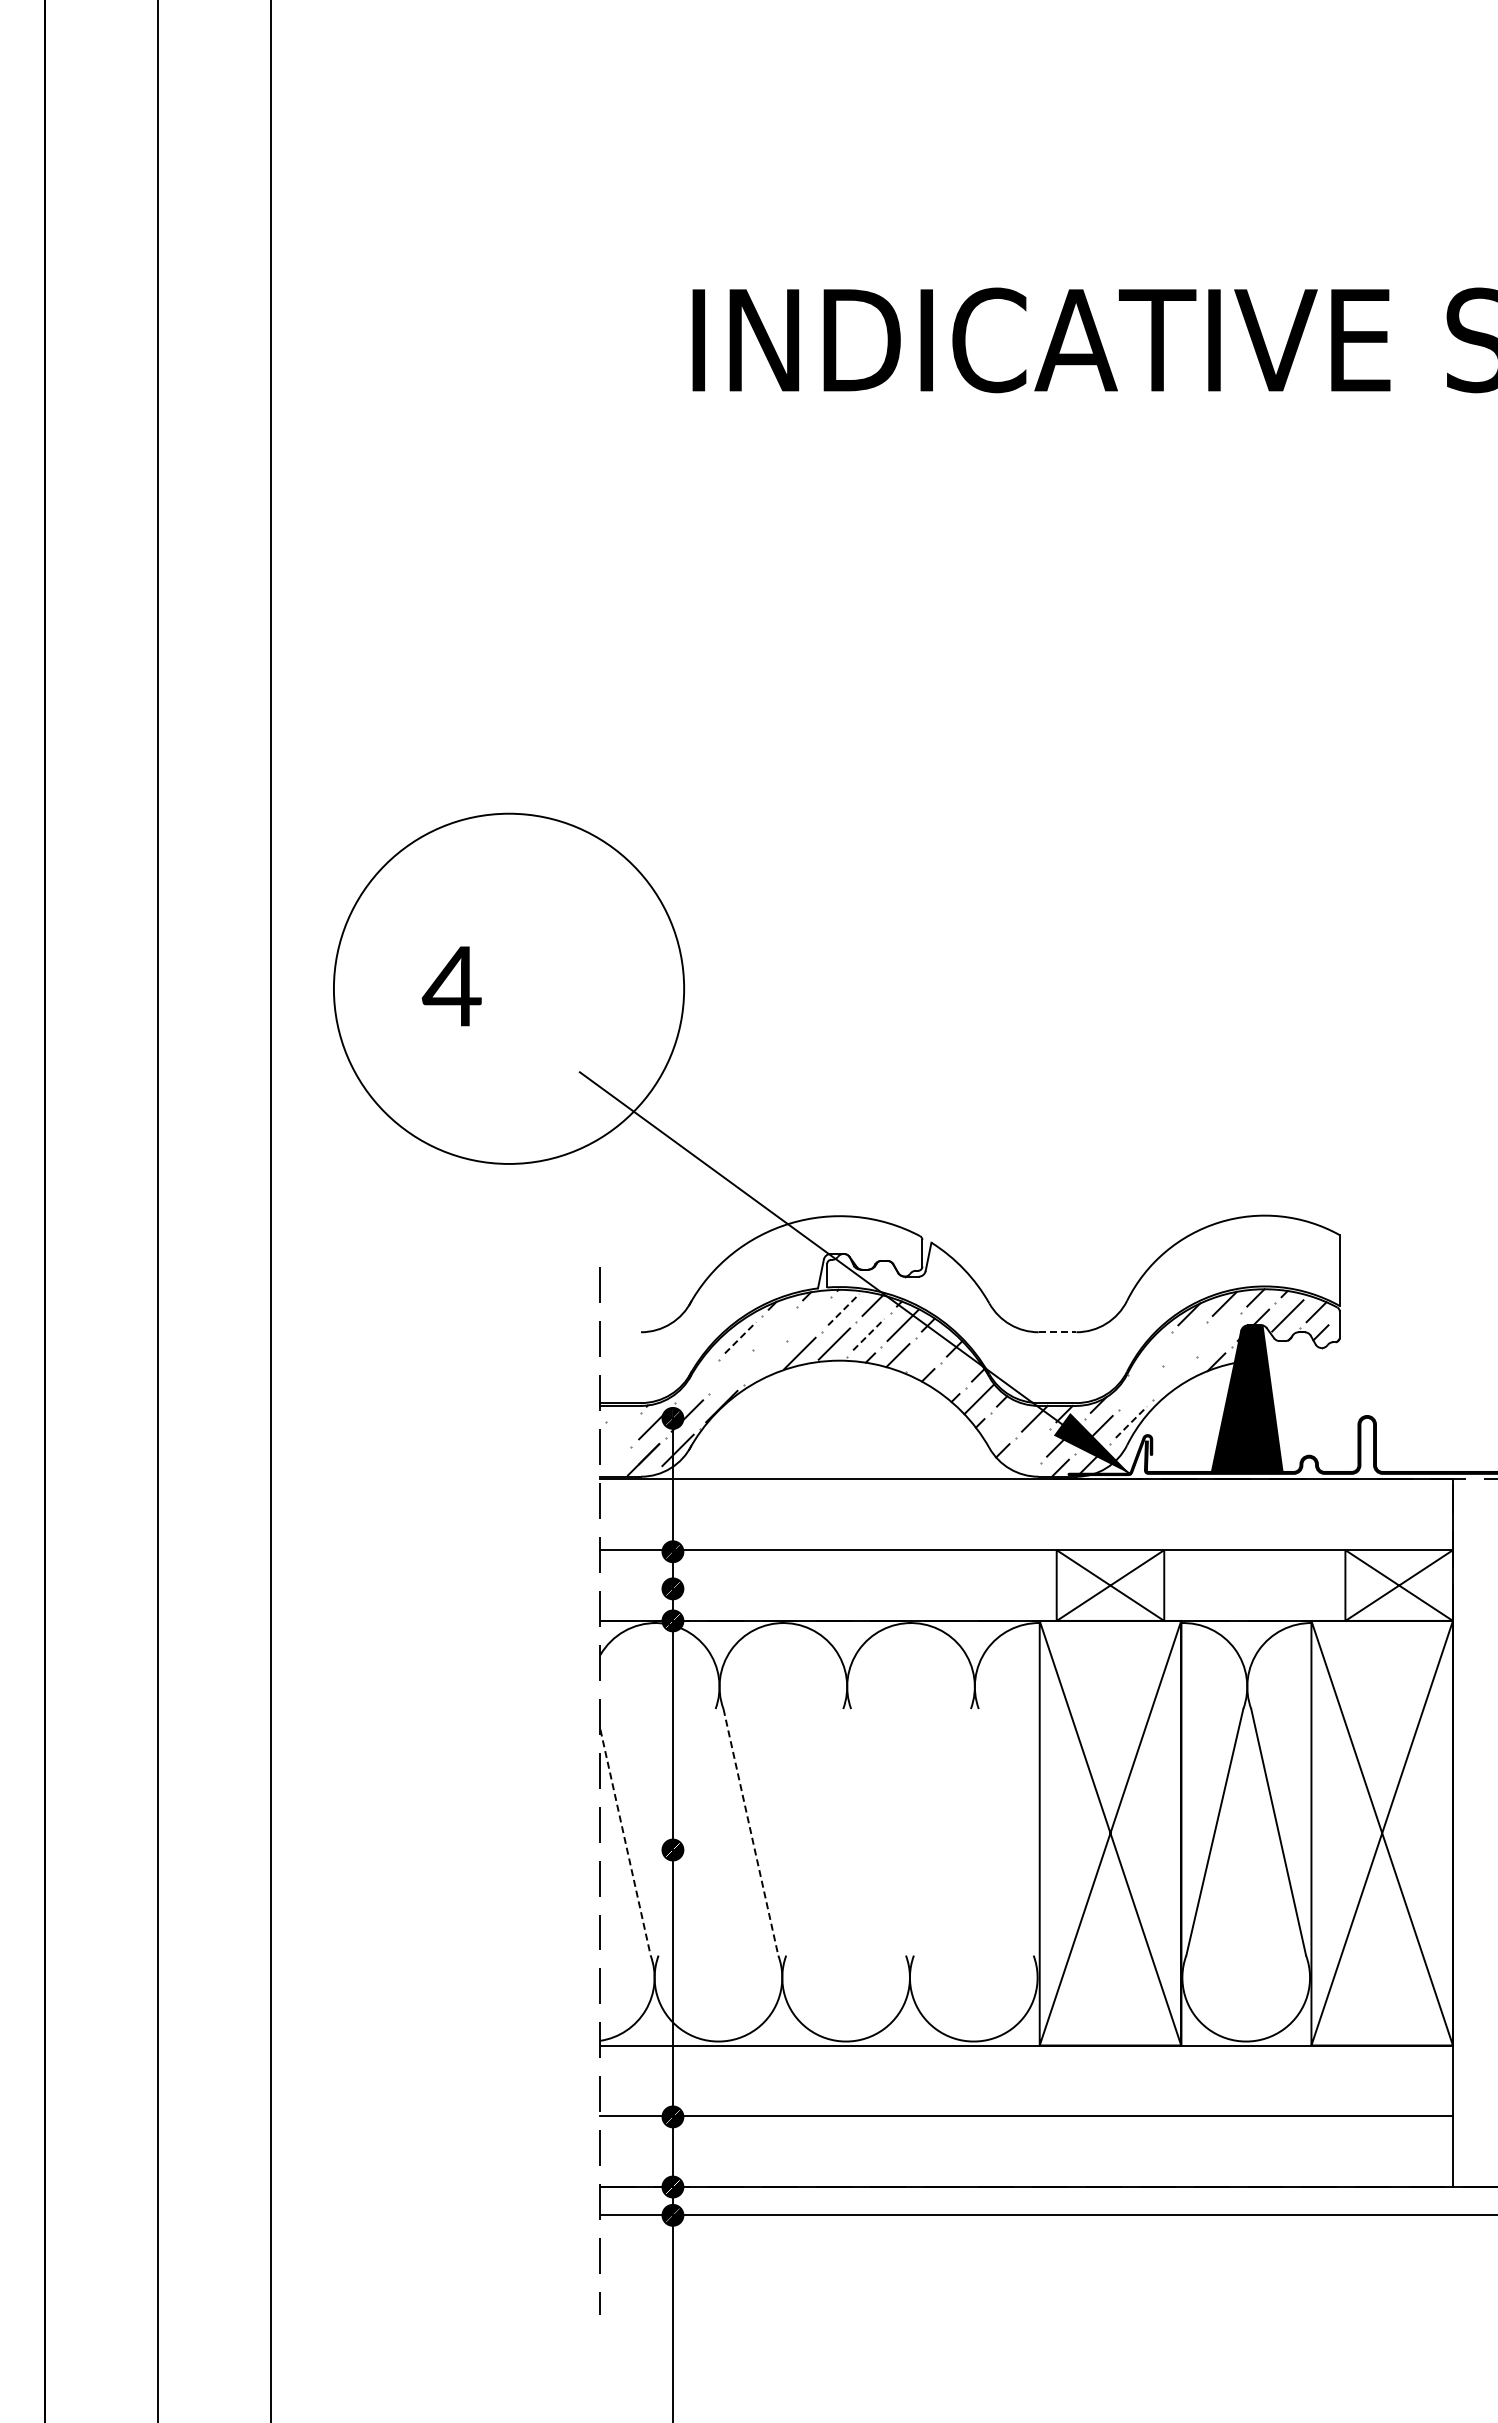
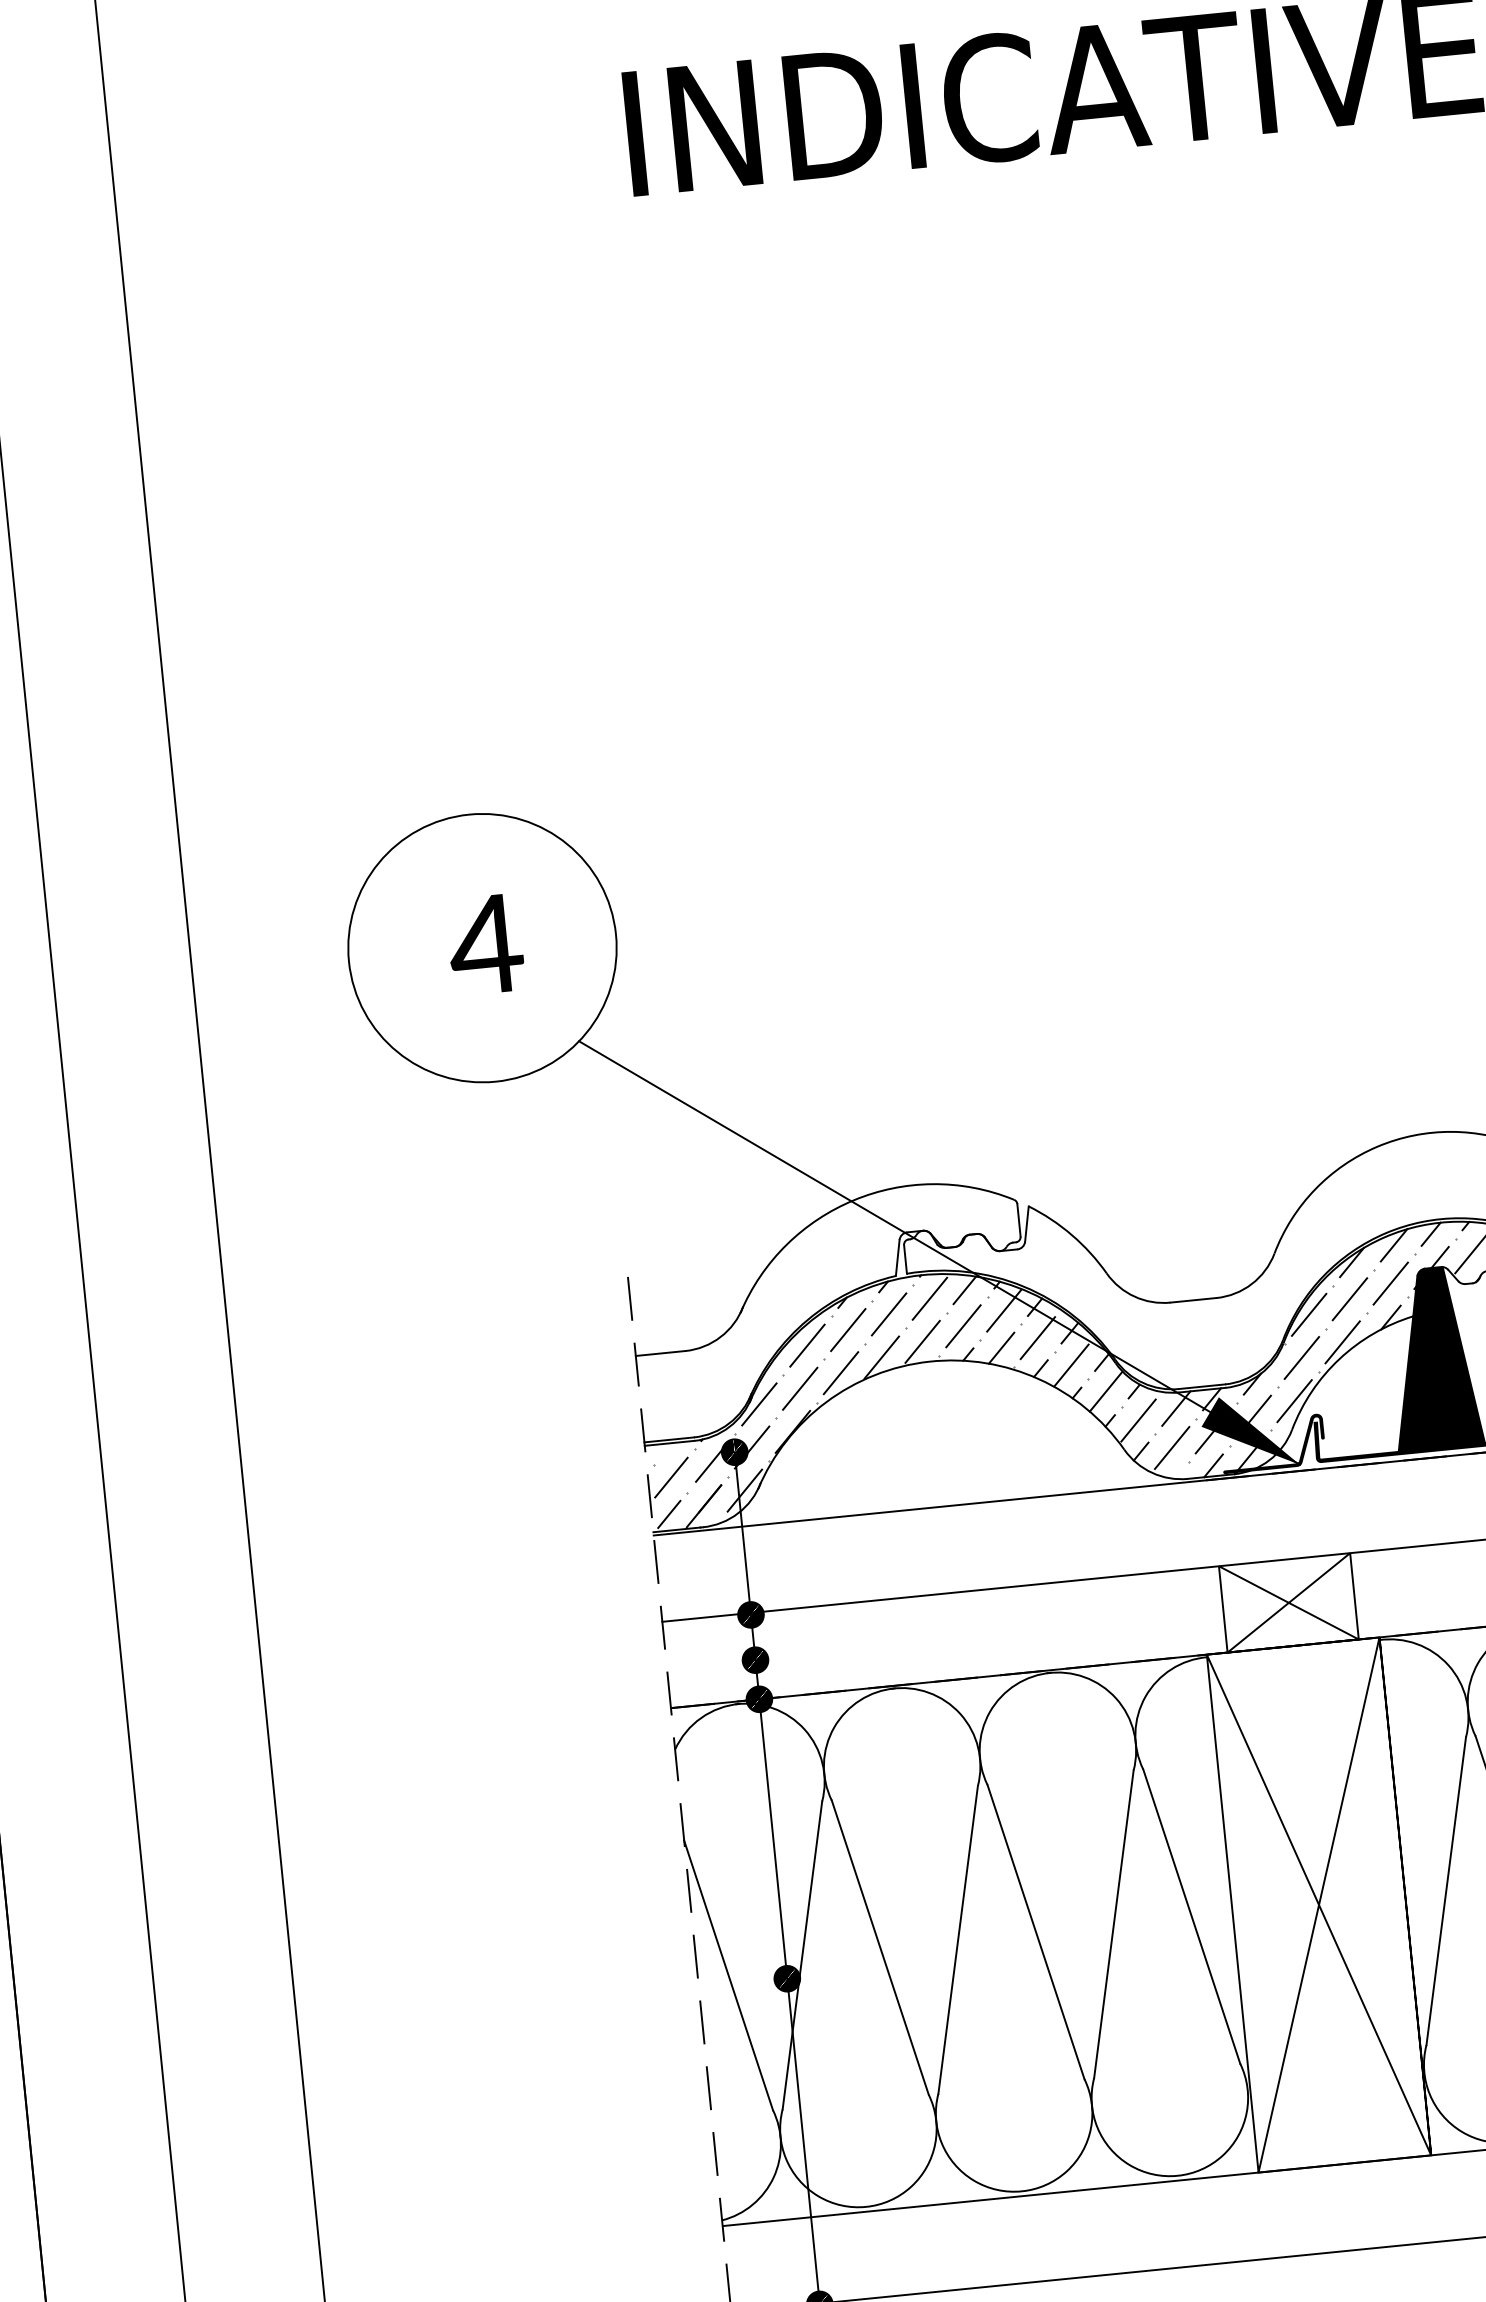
text: (451, 986) -> (485, 944), moved
circle: (508, 988) -> (481, 947), size x0.62
line: (844, 1309) -> (930, 1298), dashed -> solid
line: (809, 1318) -> (889, 1313), added
line: (774, 1328) -> (847, 1330), added
line: (620, 1332) -> (660, 1353), added
line: (1057, 1332) -> (1193, 1300), dashed -> solid
line: (869, 1334) -> (964, 1325), dashed -> solid
line: (1218, 1334) -> (1390, 1283), added
line: (740, 1337) -> (807, 1345), dashed -> solid
line: (1184, 1343) -> (1349, 1298), added
line: (927, 1349) -> (1036, 1337), added
line: (1149, 1353) -> (1308, 1315), added
line: (765, 1362) -> (840, 1372), added
line: (730, 1371) -> (799, 1388), added
line: (952, 1374) -> (1070, 1364), added
line: (1174, 1378) -> (1341, 1342), added
line: (696, 1381) -> (758, 1404), added
line: (1140, 1387) -> (1301, 1357), added
line: (1131, 1421) -> (1294, 1400), dashed -> solid
line: (1002, 1425) -> (1137, 1420), added
line: (619, 1433) -> (671, 1477), added
line: (1027, 1450) -> (1171, 1448), added
line: (614, 1463) -> (668, 1514), added
line: (686, 1832) -> (801, 1955), added
line: (751, 1832) -> (881, 1947), dashed -> solid
line: (814, 1832) -> (957, 1940), added
line: (878, 1832) -> (1035, 1932), added
line: (941, 1832) -> (1112, 1924), added
line: (1005, 1832) -> (1190, 1916), added
line: (625, 1842) -> (728, 1975), dashed -> solid

